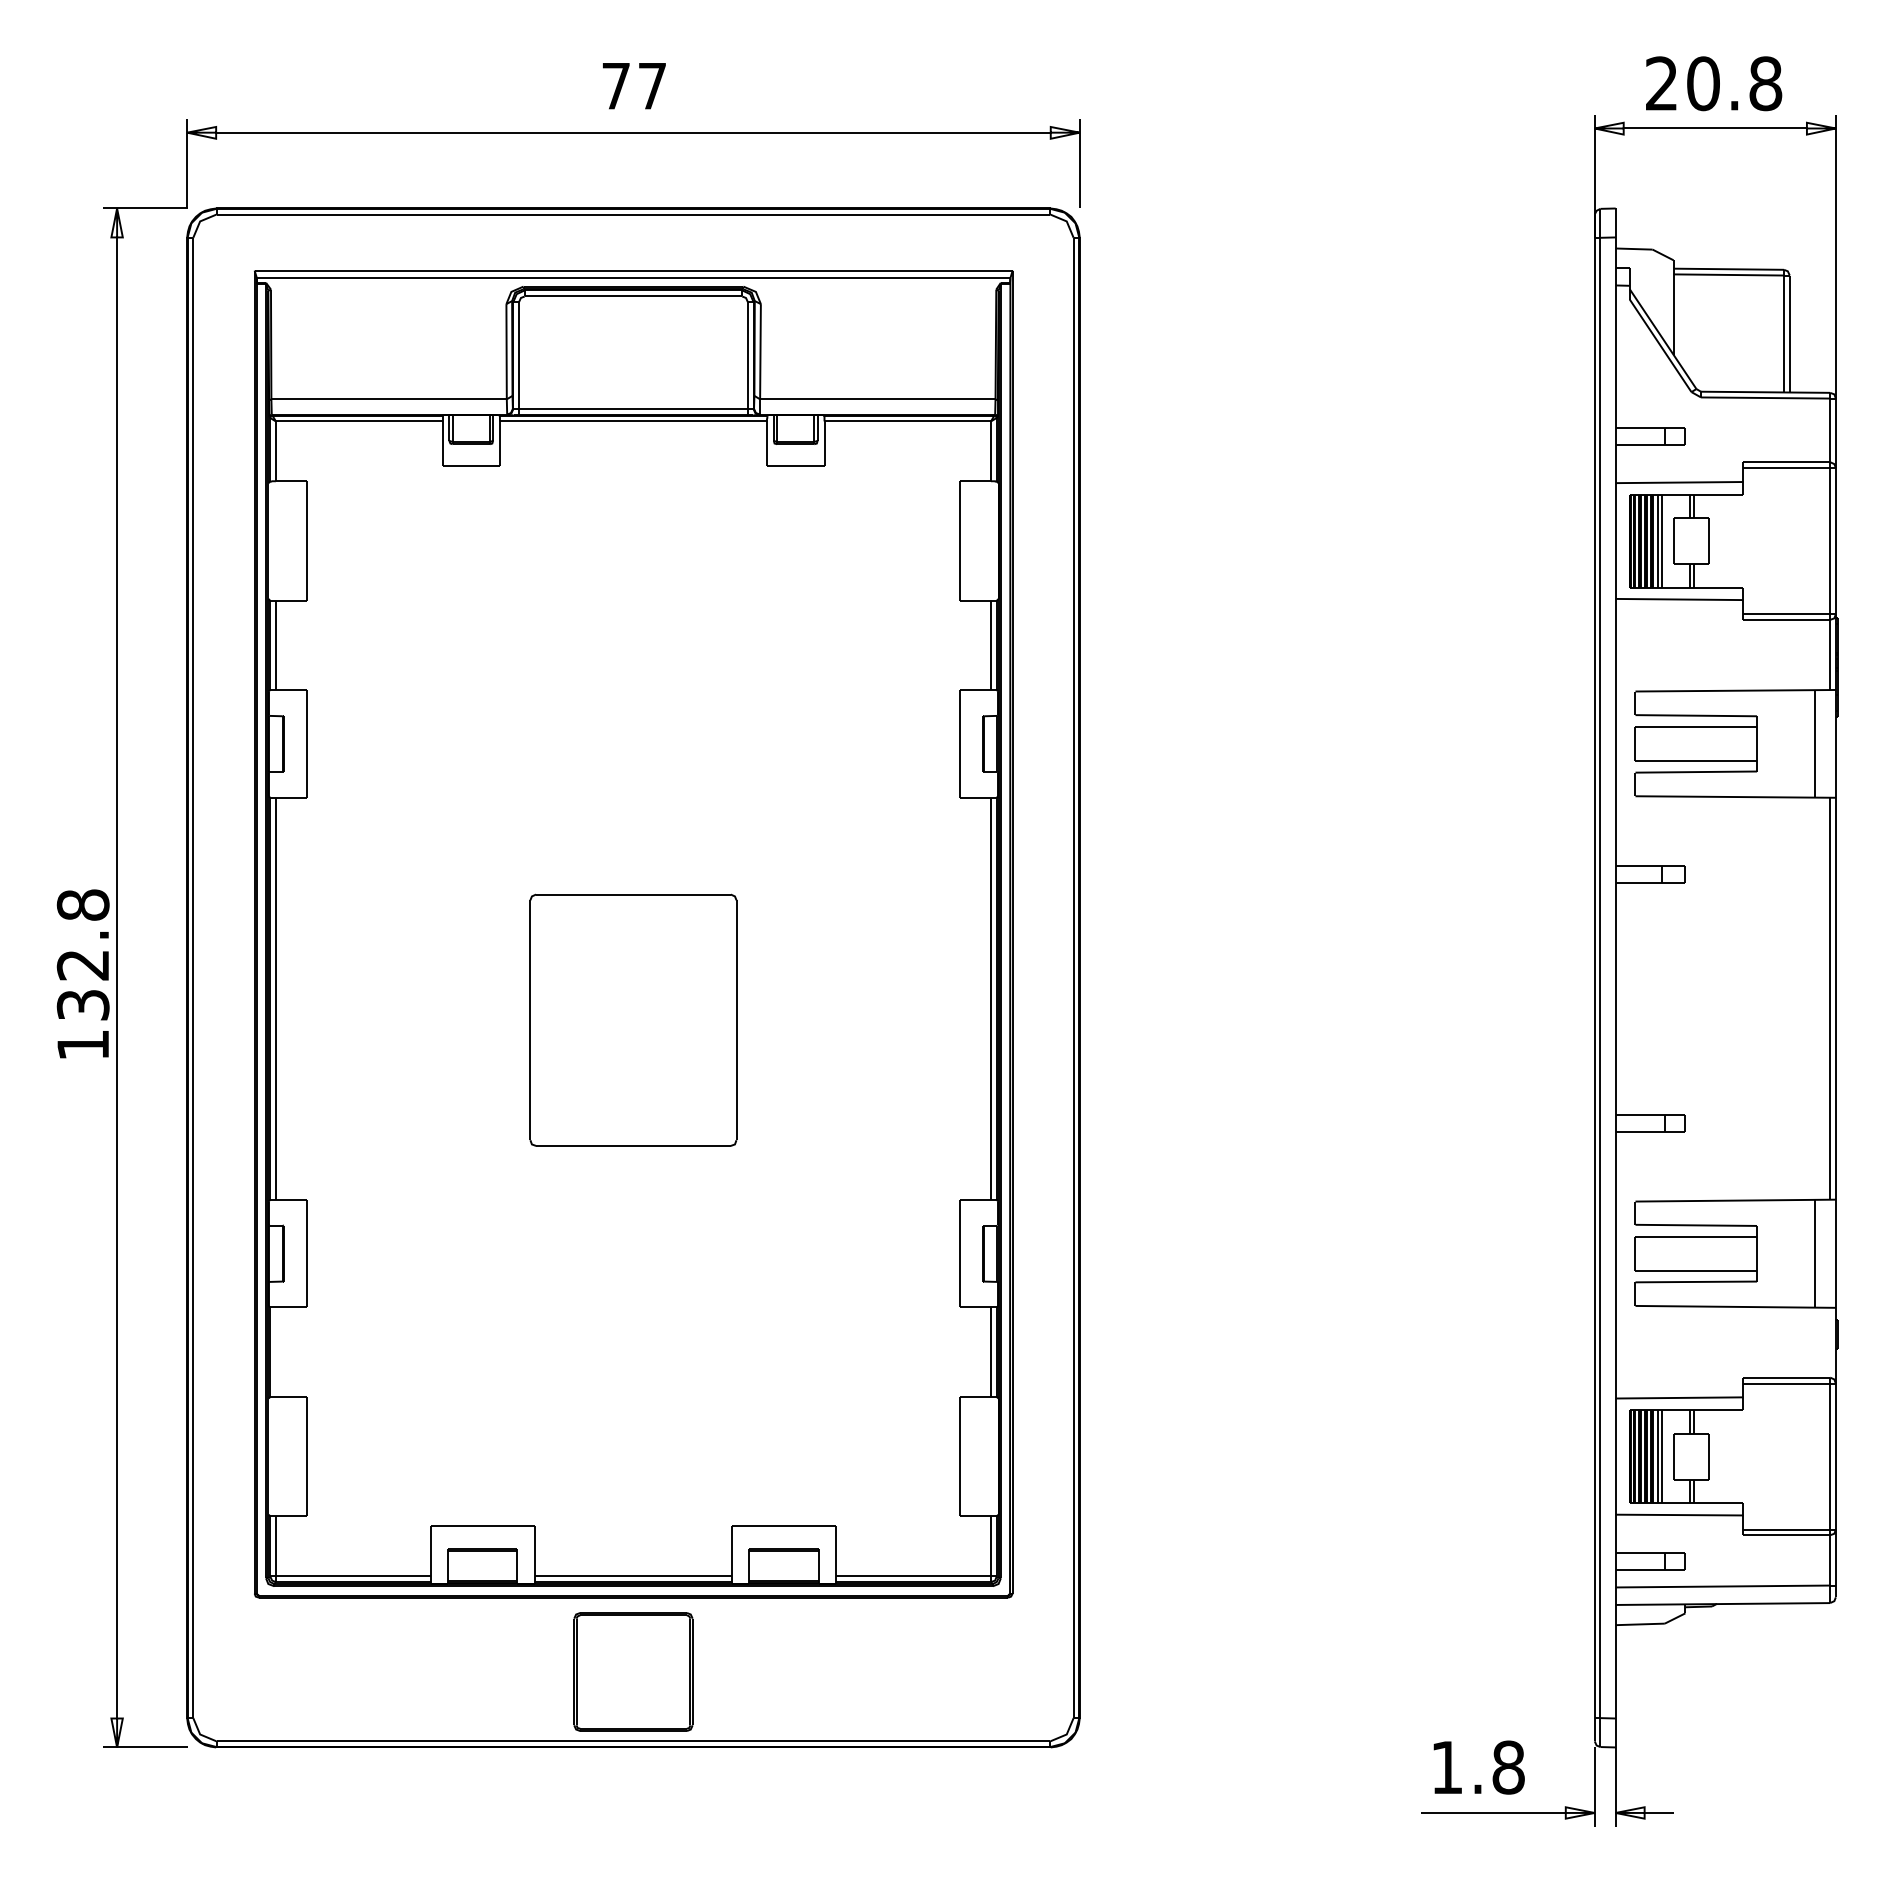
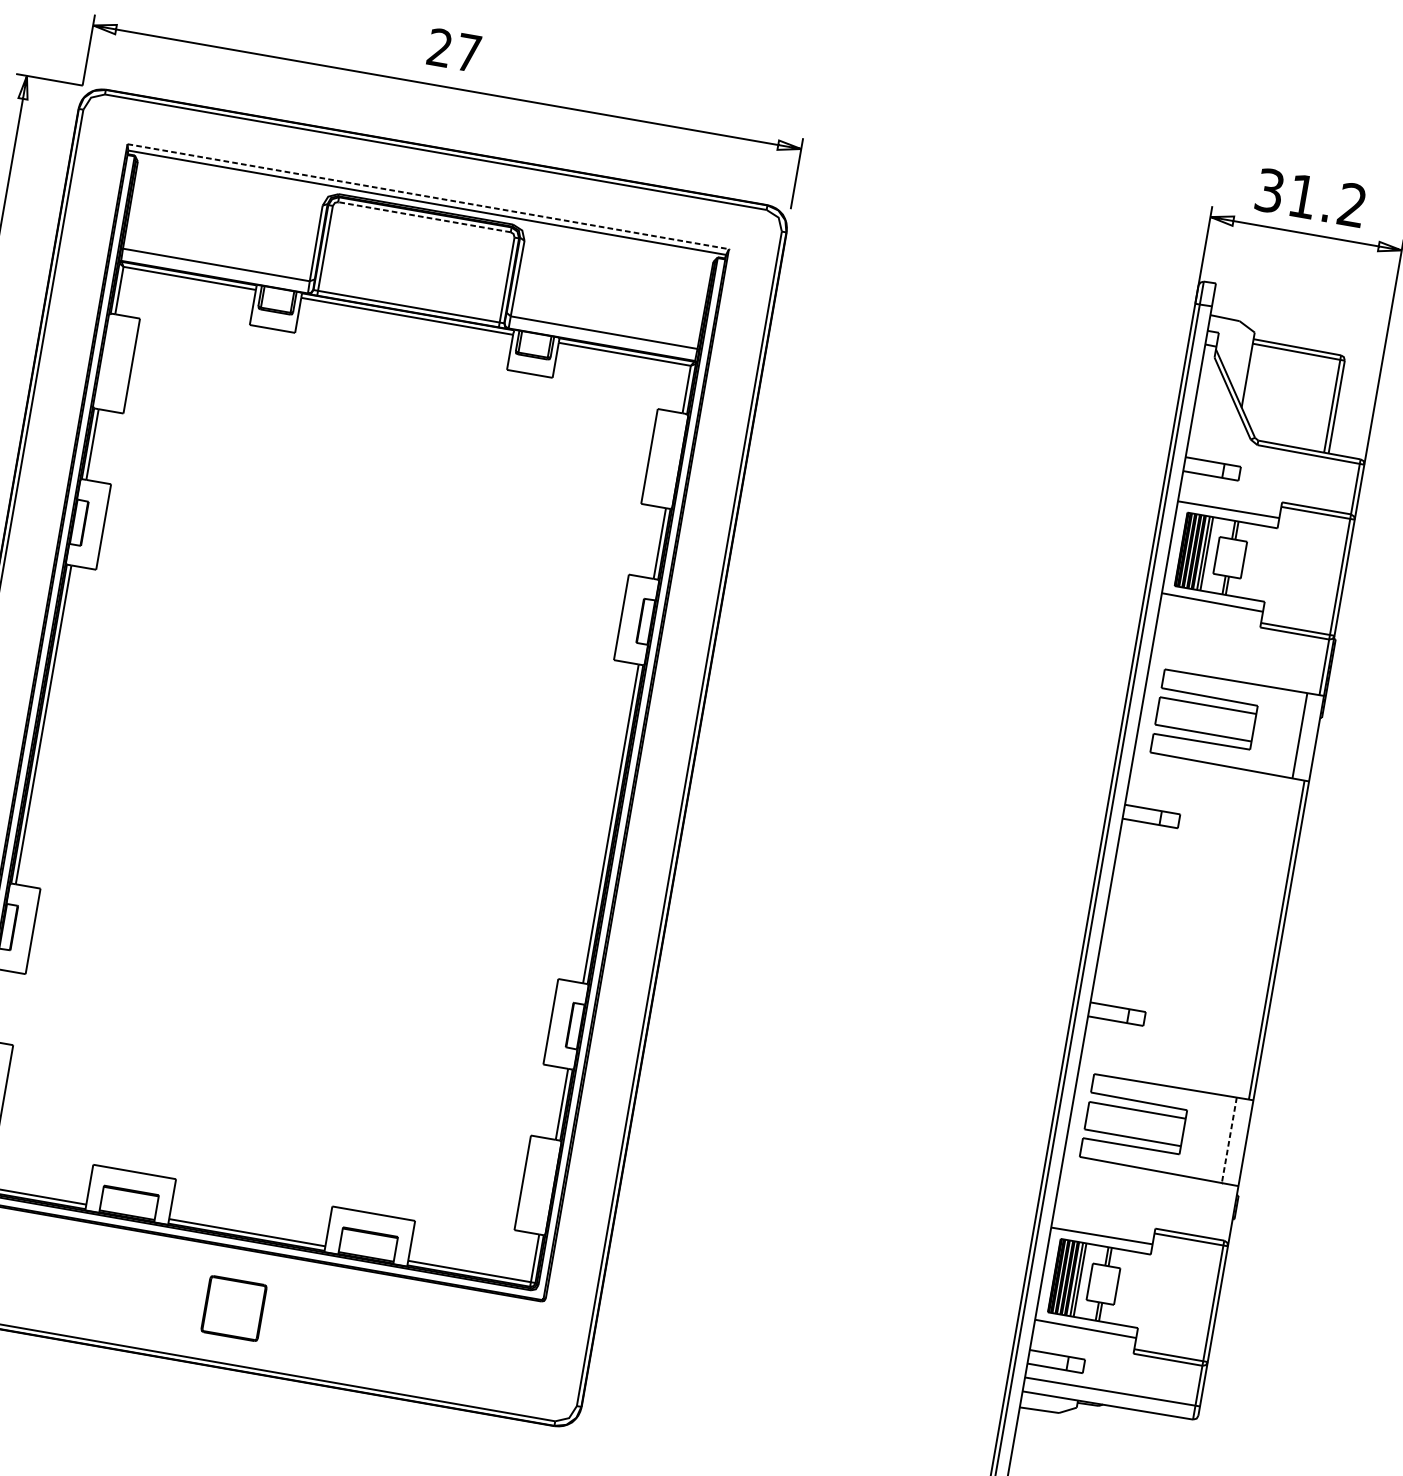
text: (1714, 83) -> (1311, 197), 20.8 -> 31.2
text: (615, 85) -> (439, 47), 77 -> 27
line: (634, 270) -> (428, 196), solid -> dashed
line: (632, 296) -> (423, 217), solid -> dashed
part: (633, 1019) -> (324, 790), removed
line: (1814, 1254) -> (1228, 1140), solid -> dashed
part: (633, 1671) -> (234, 1308), size x0.6

